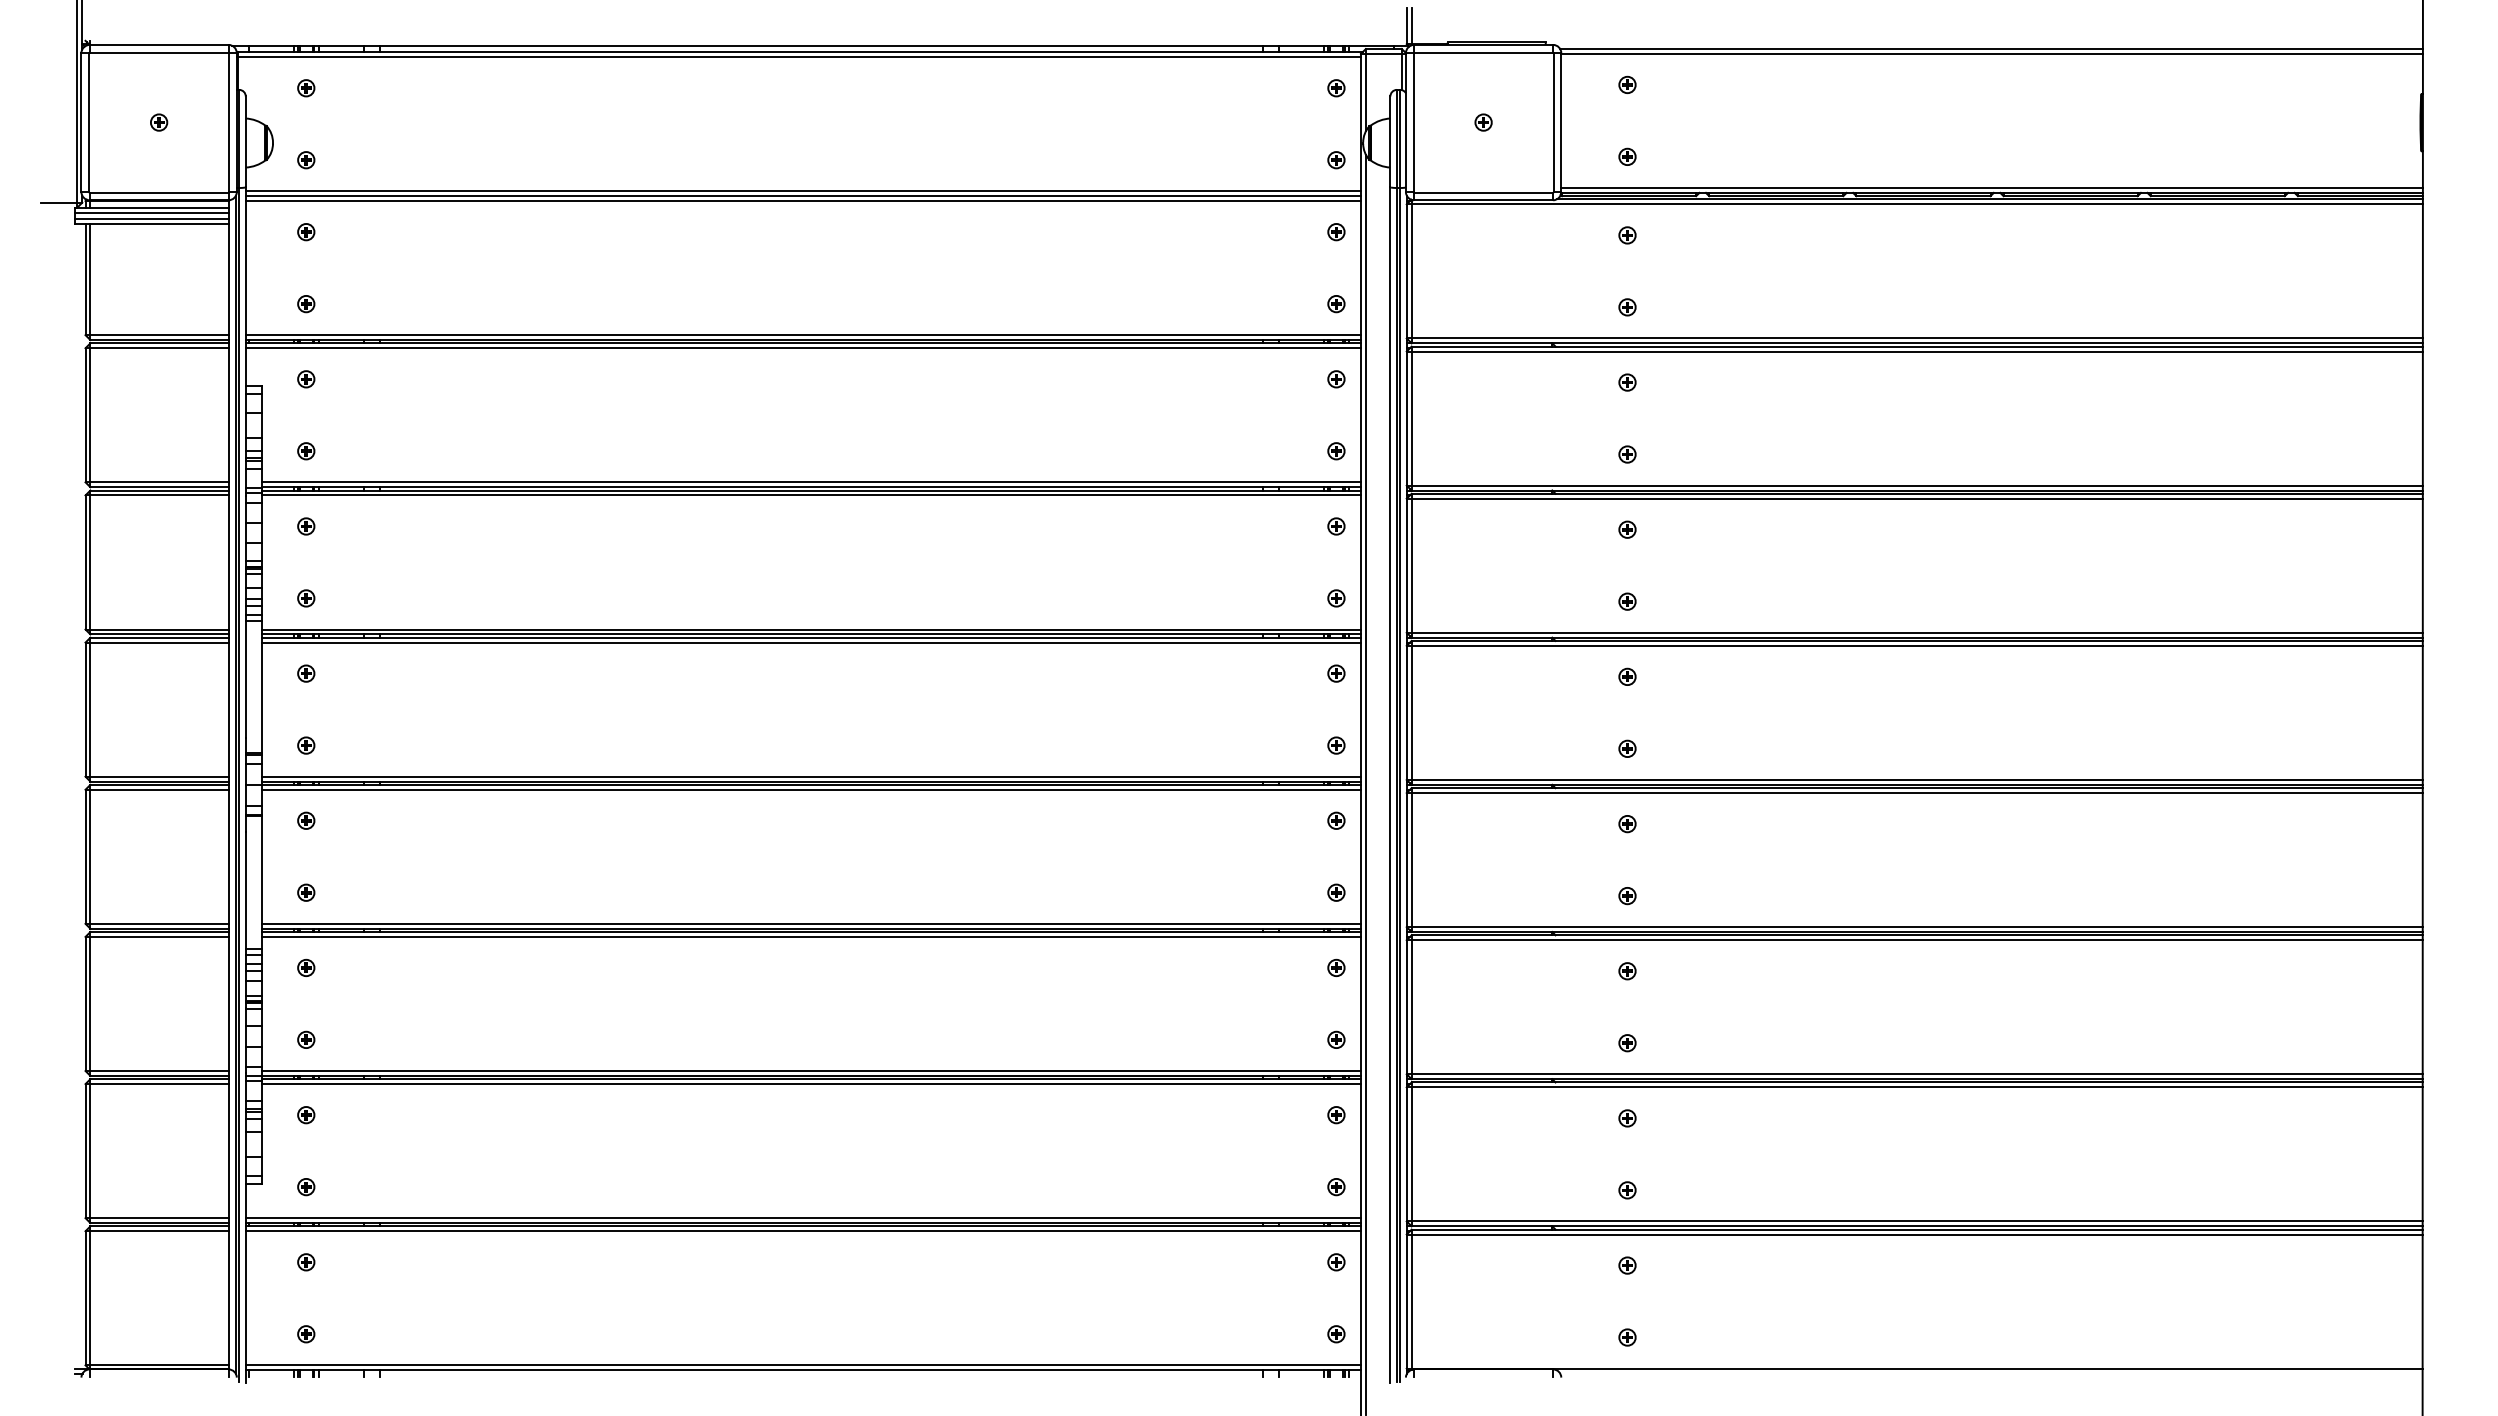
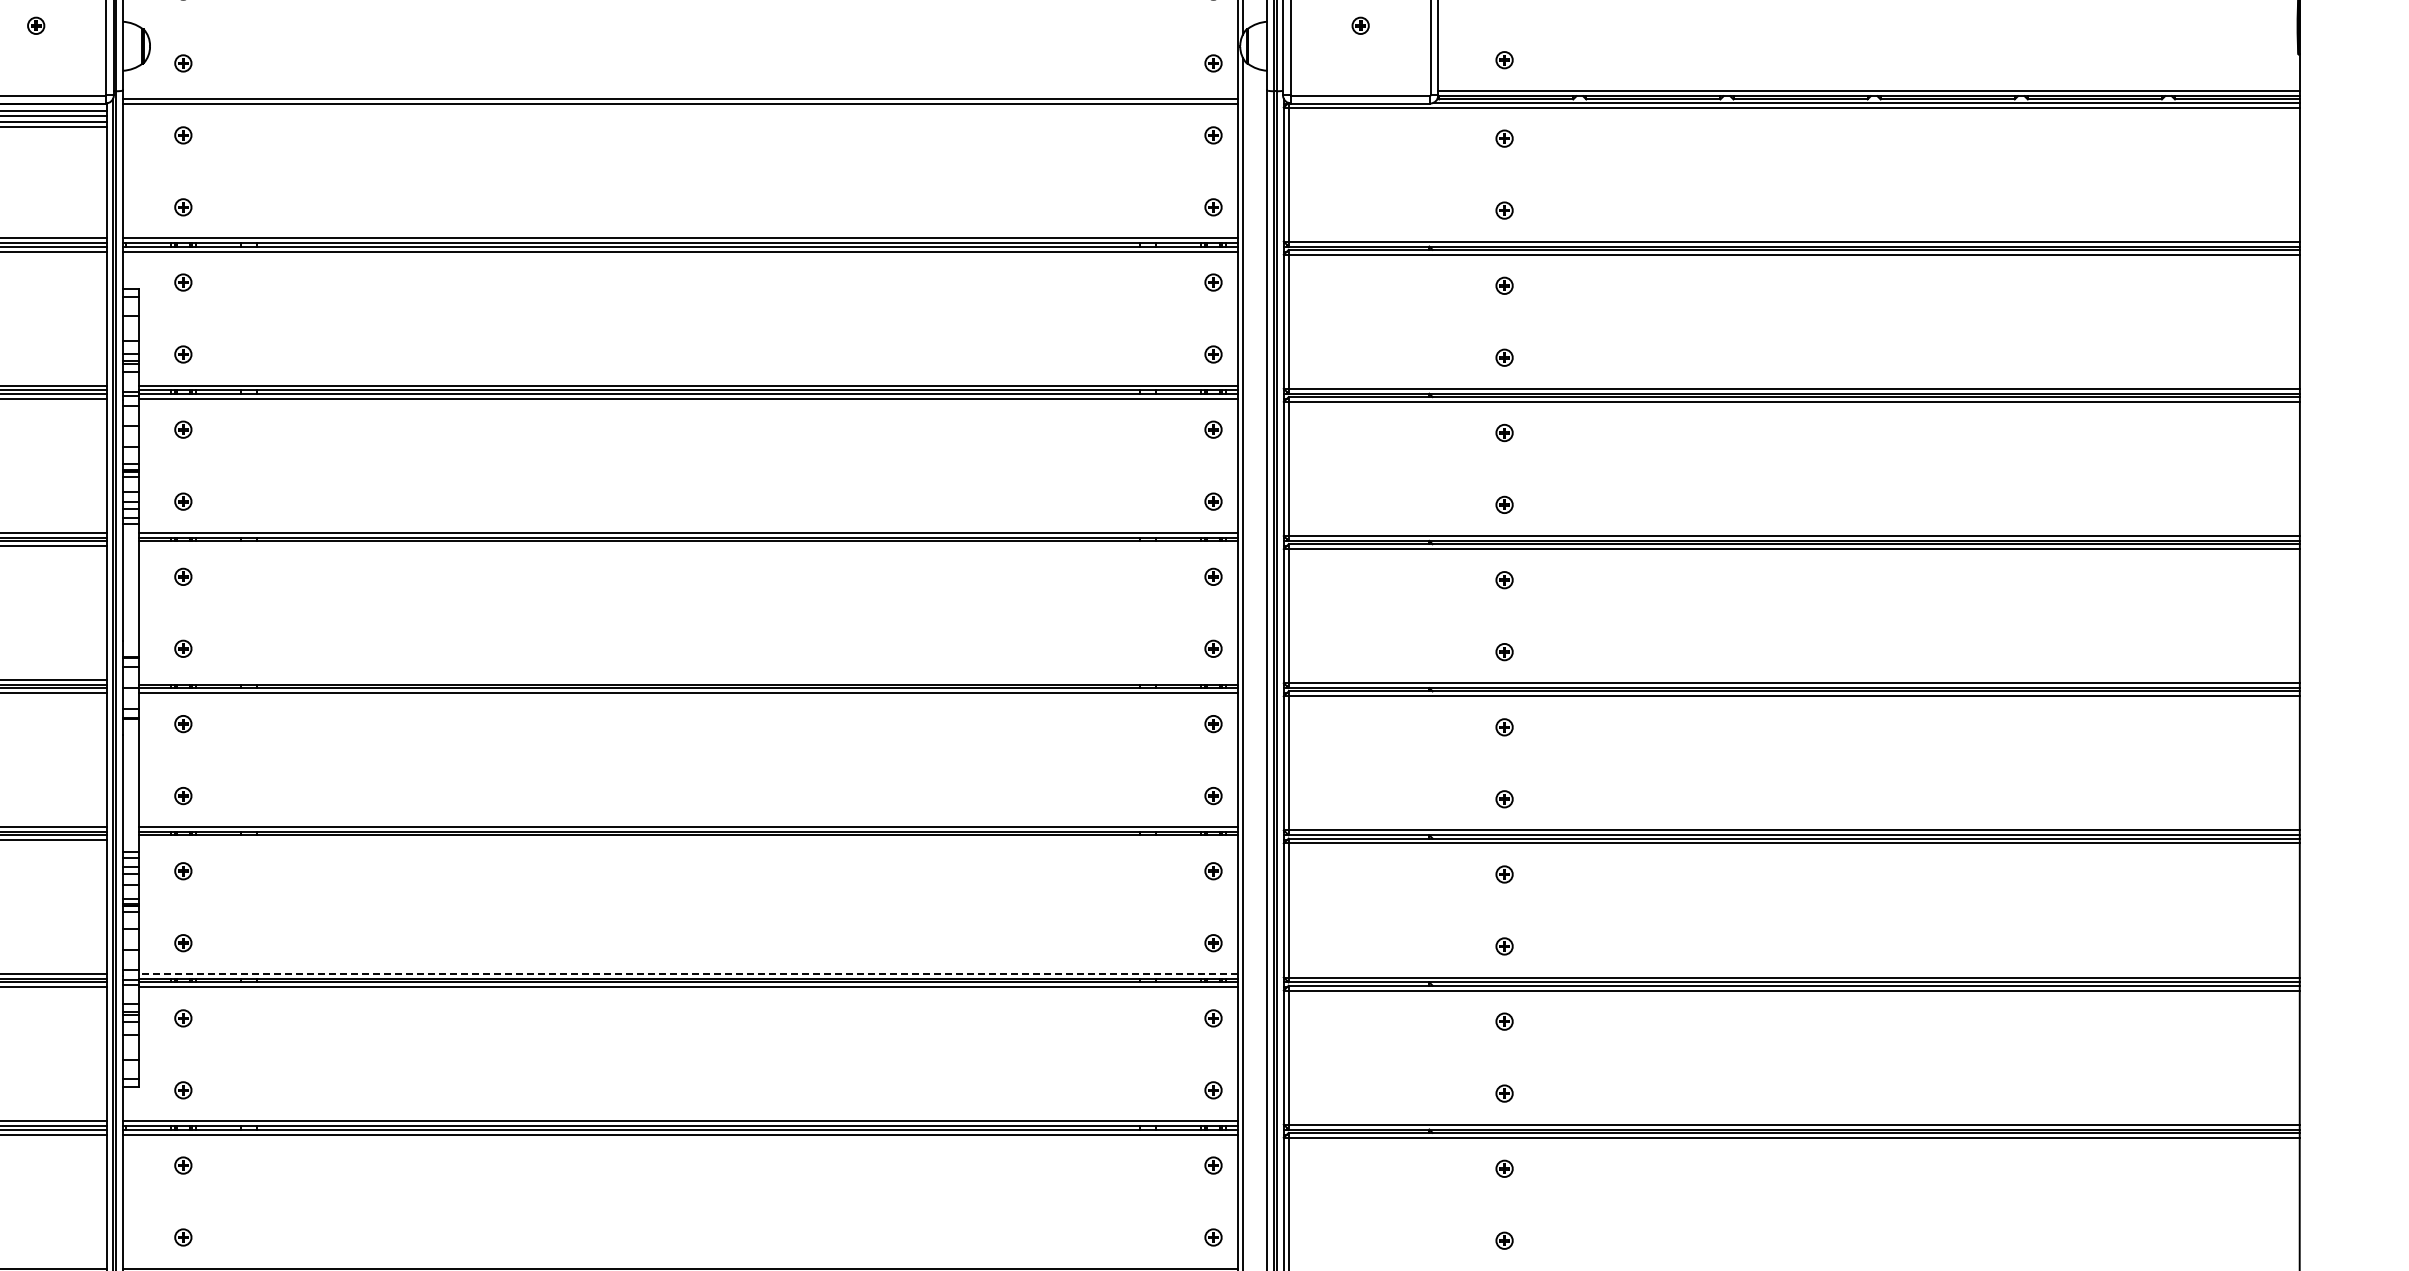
line: (802, 191) -> (679, 94), removed
line: (811, 642) -> (688, 545), removed
line: (811, 776) -> (688, 679), removed
line: (811, 936) -> (688, 839), removed
line: (811, 1071) -> (688, 974), solid -> dashed

